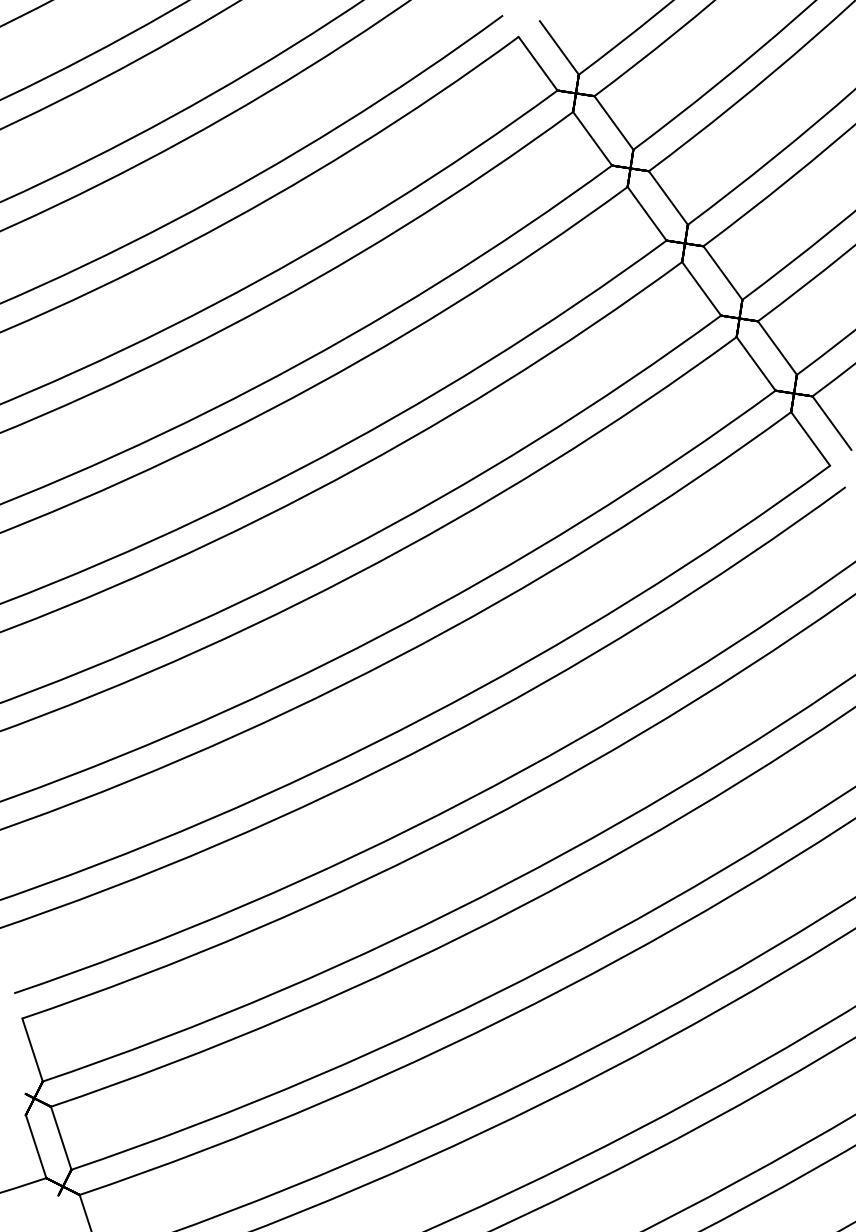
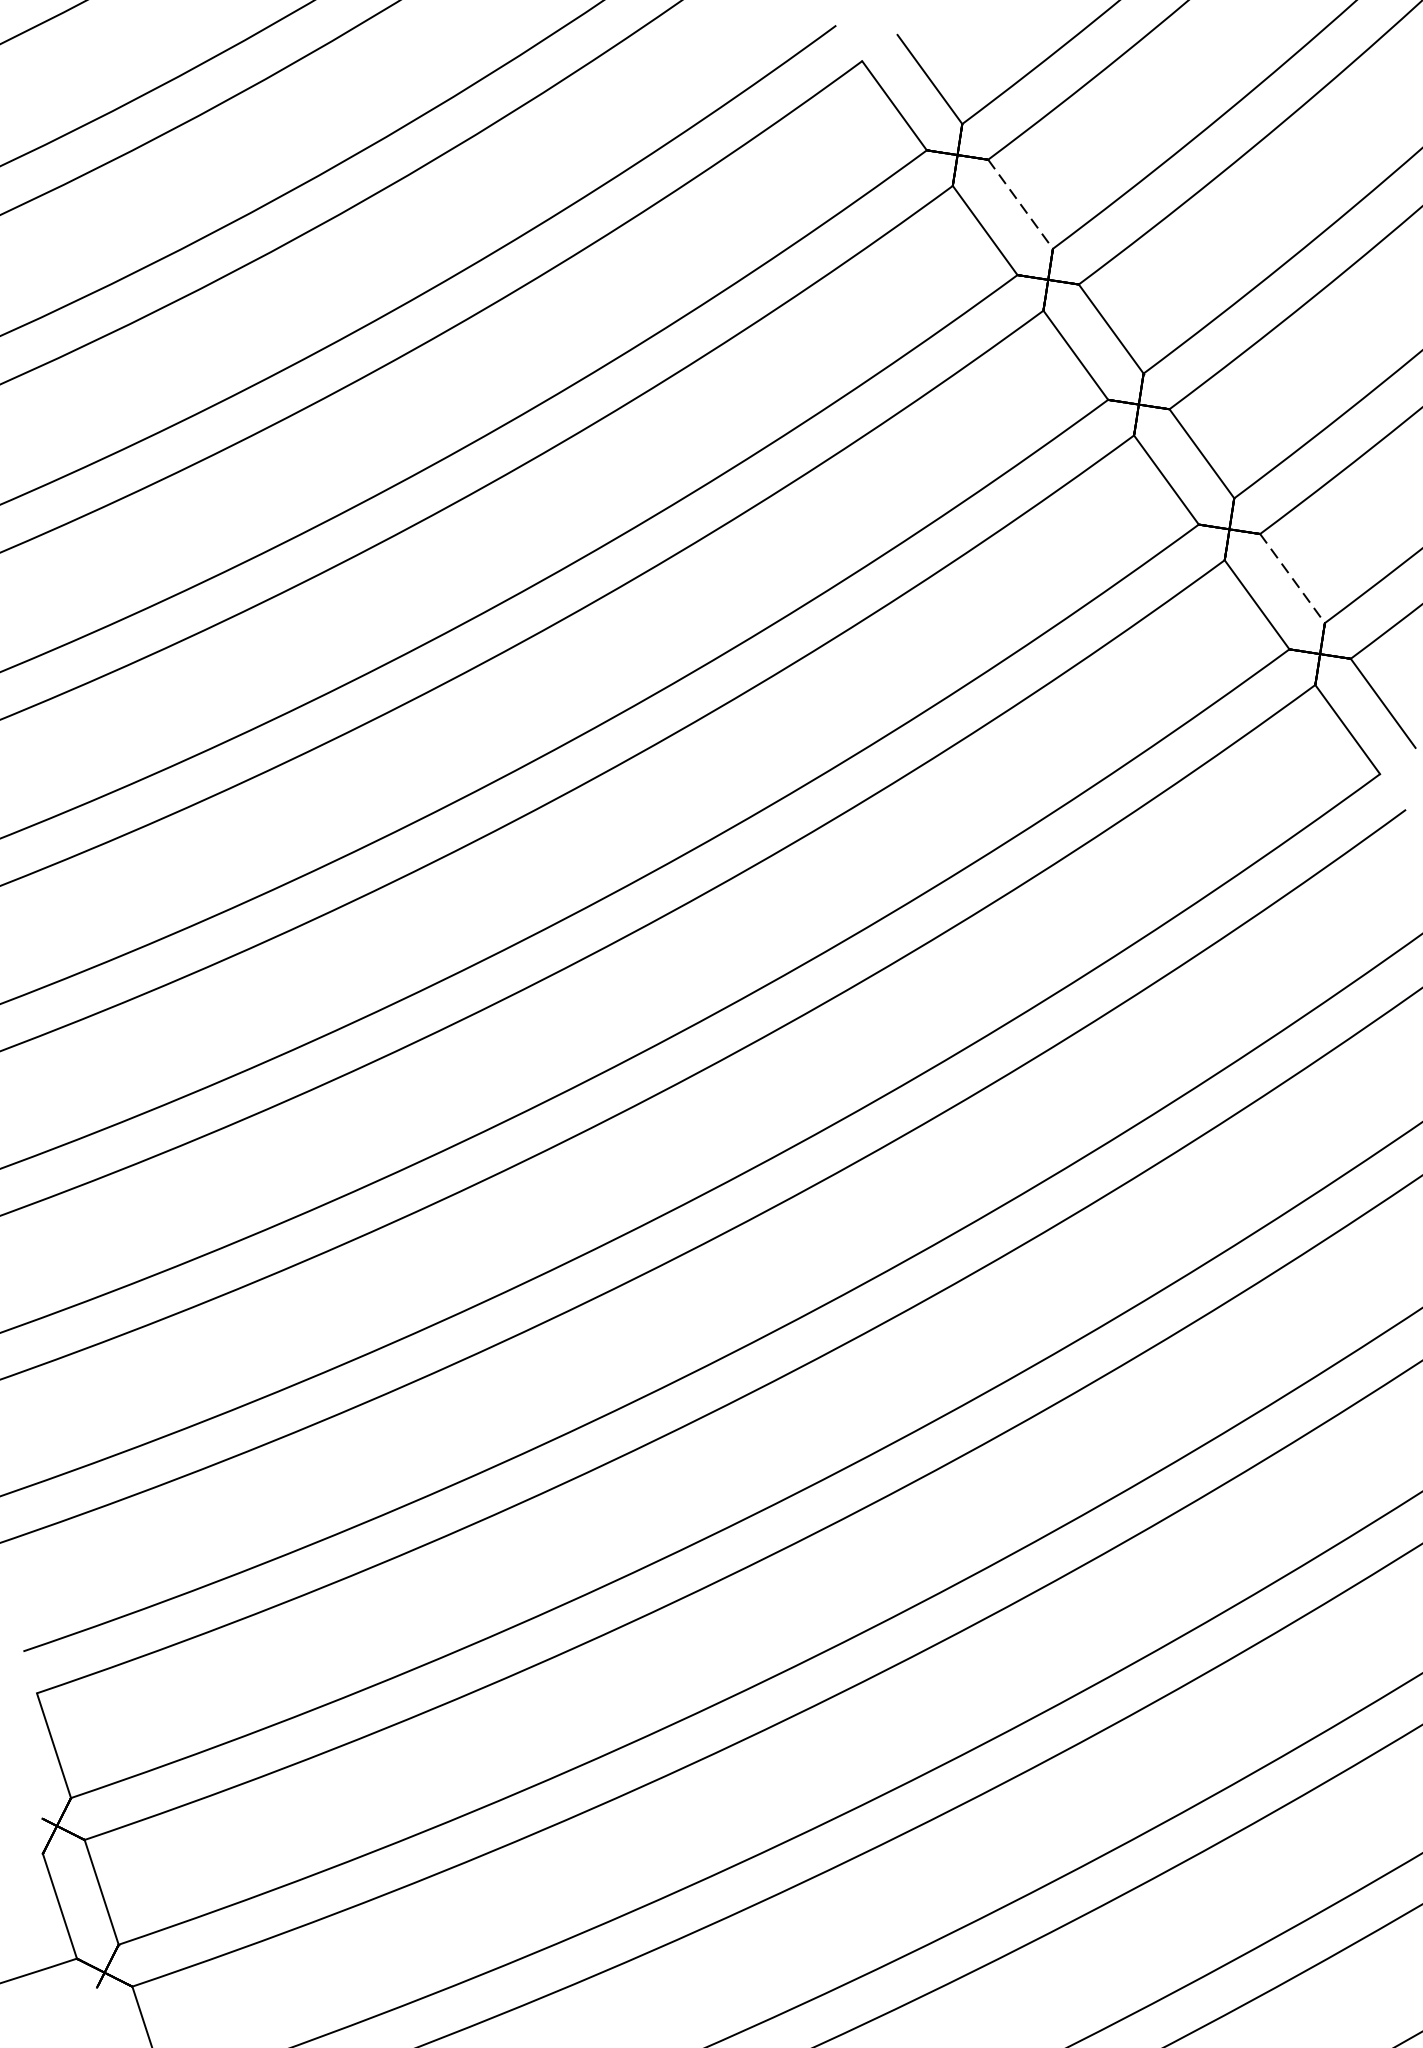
line: (614, 123) -> (1021, 205), solid -> dashed
line: (777, 348) -> (1292, 579), solid -> dashed

